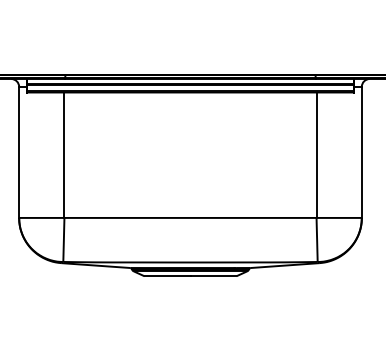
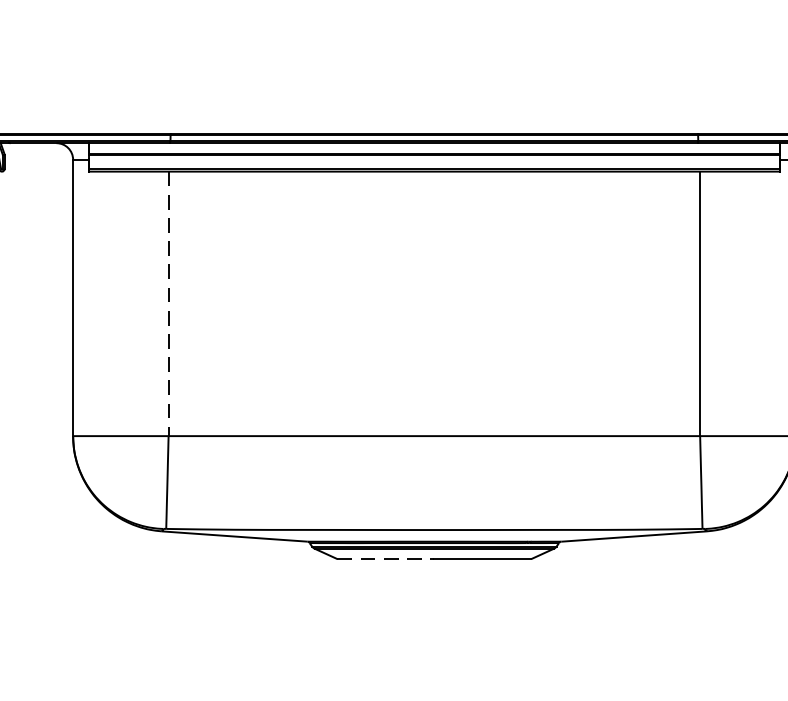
line: (64, 155) -> (168, 304), solid -> dashed
line: (167, 276) -> (385, 559), solid -> dashed

